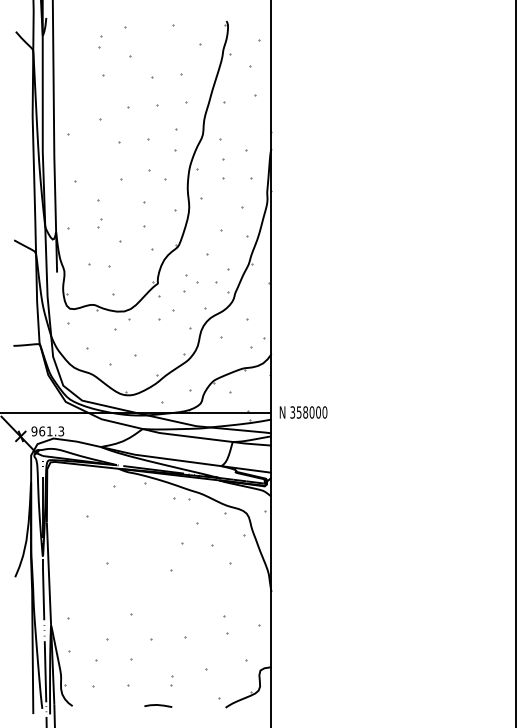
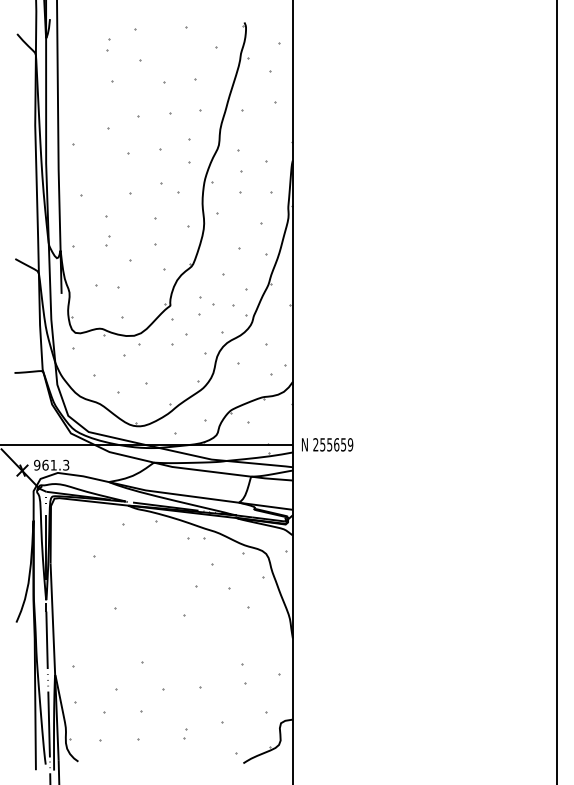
text: (308, 412) -> (332, 444), 358000 -> 255659
line: (158, 705) -> (171, 760), removed

